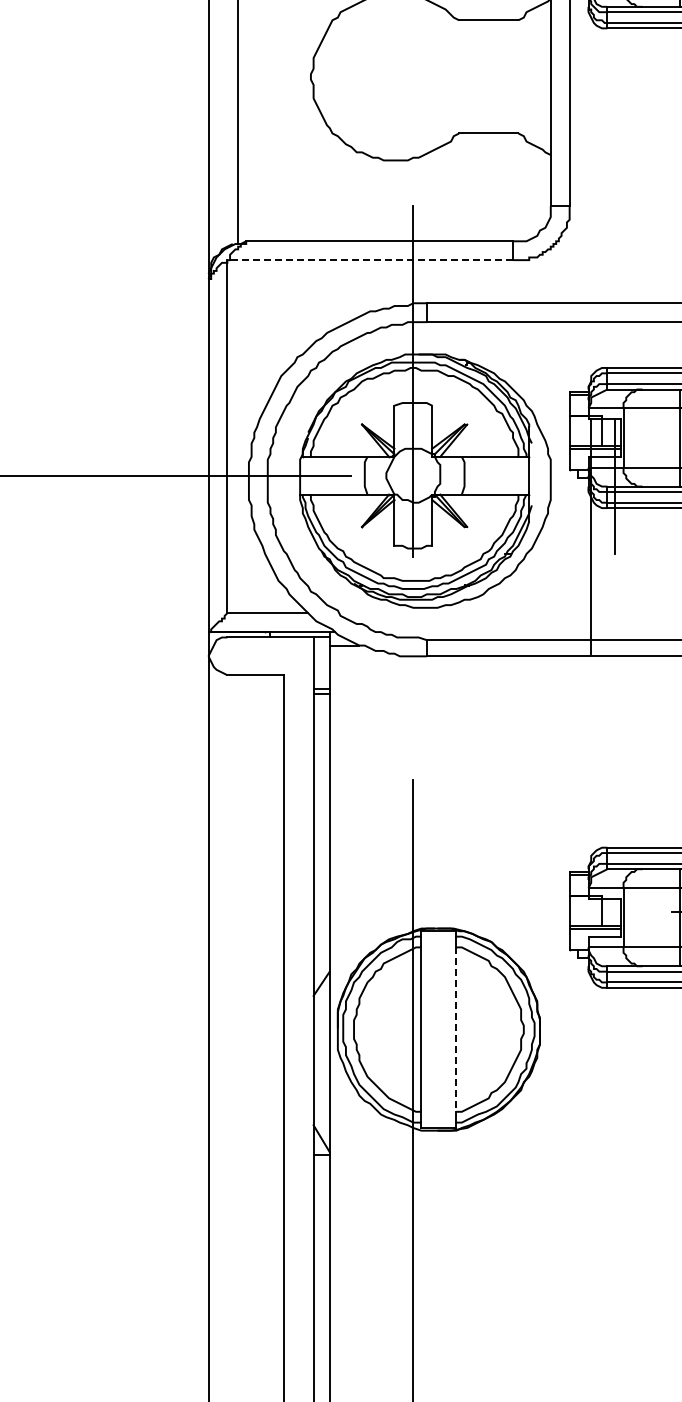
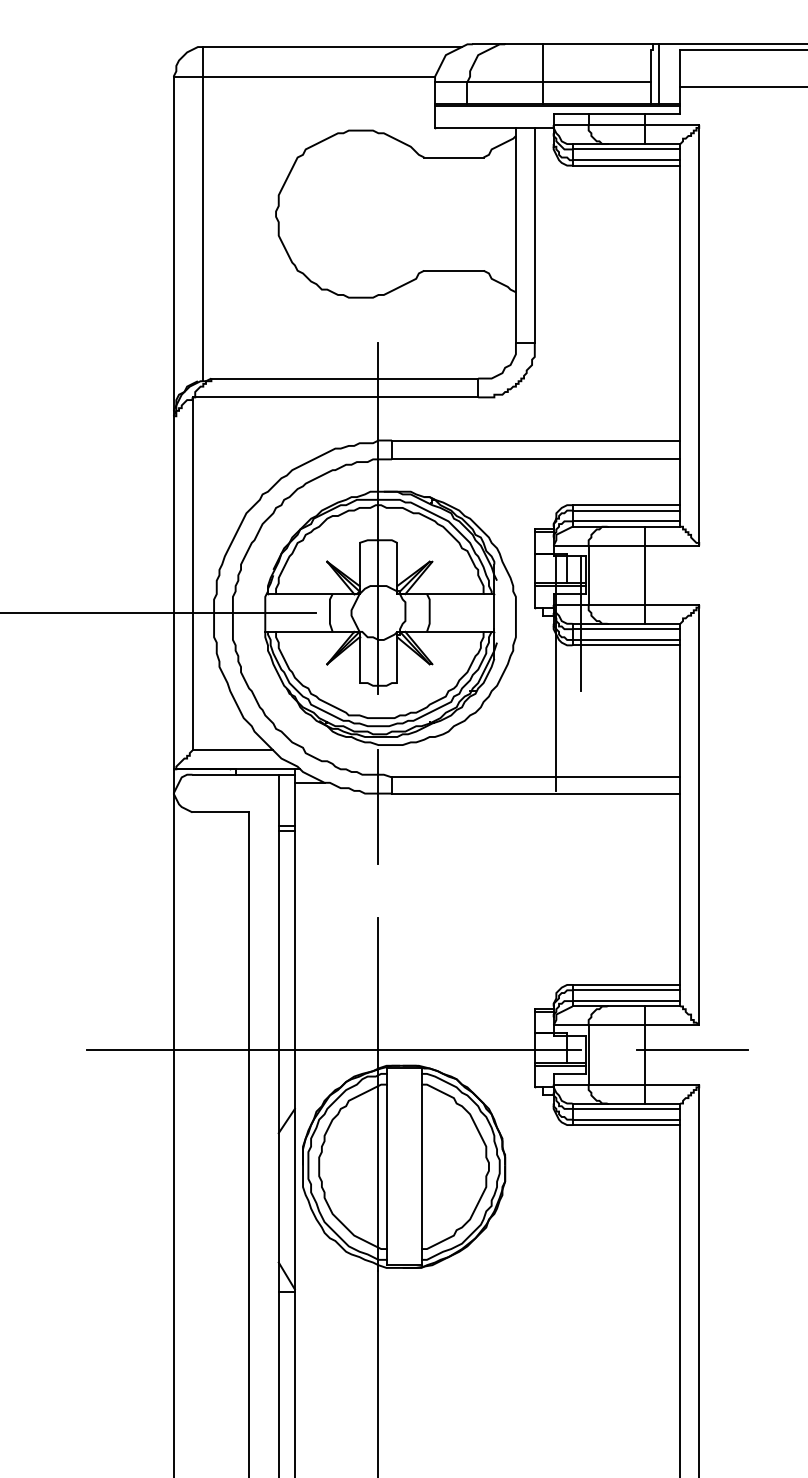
line: (370, 260) -> (335, 397), dashed -> solid
line: (413, 669) -> (378, 806), added
line: (368, 912) -> (333, 1049), added
line: (456, 1030) -> (421, 1167), dashed -> solid

